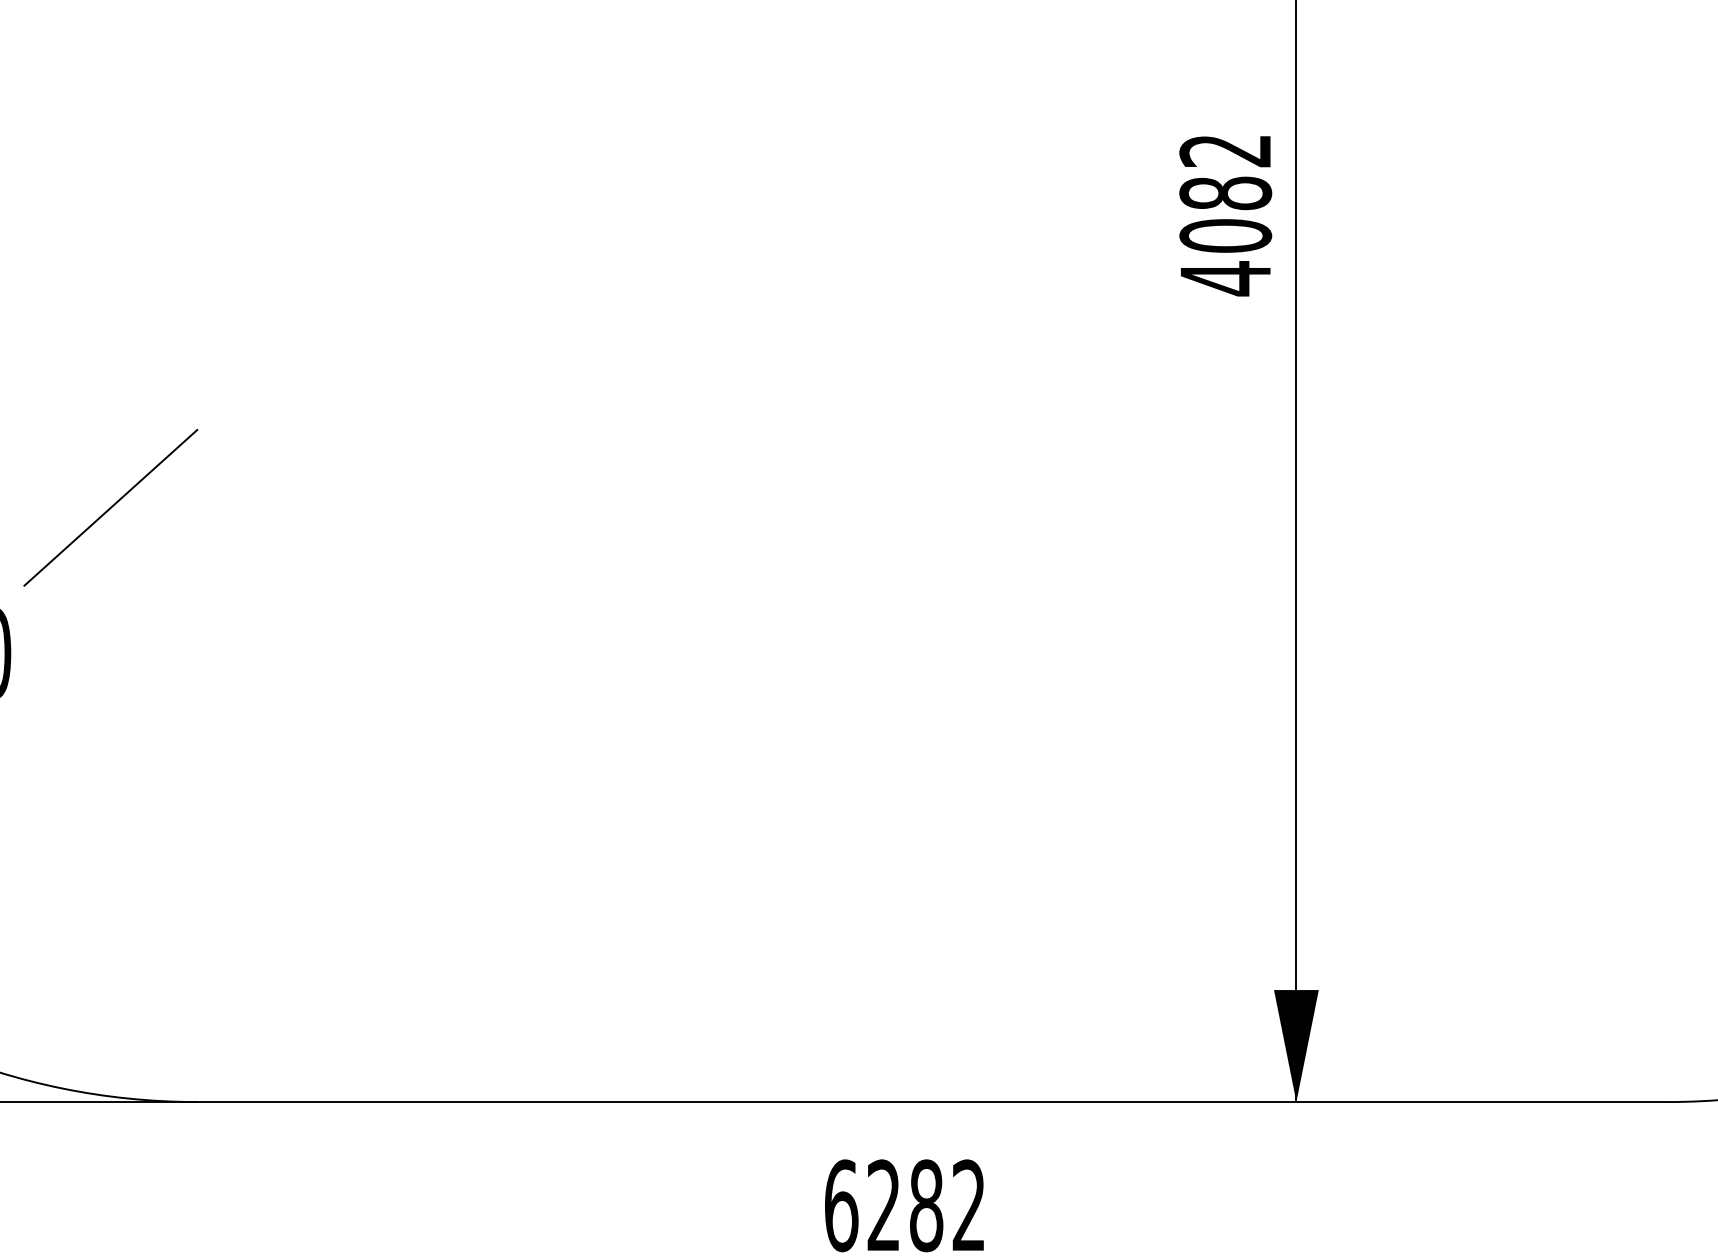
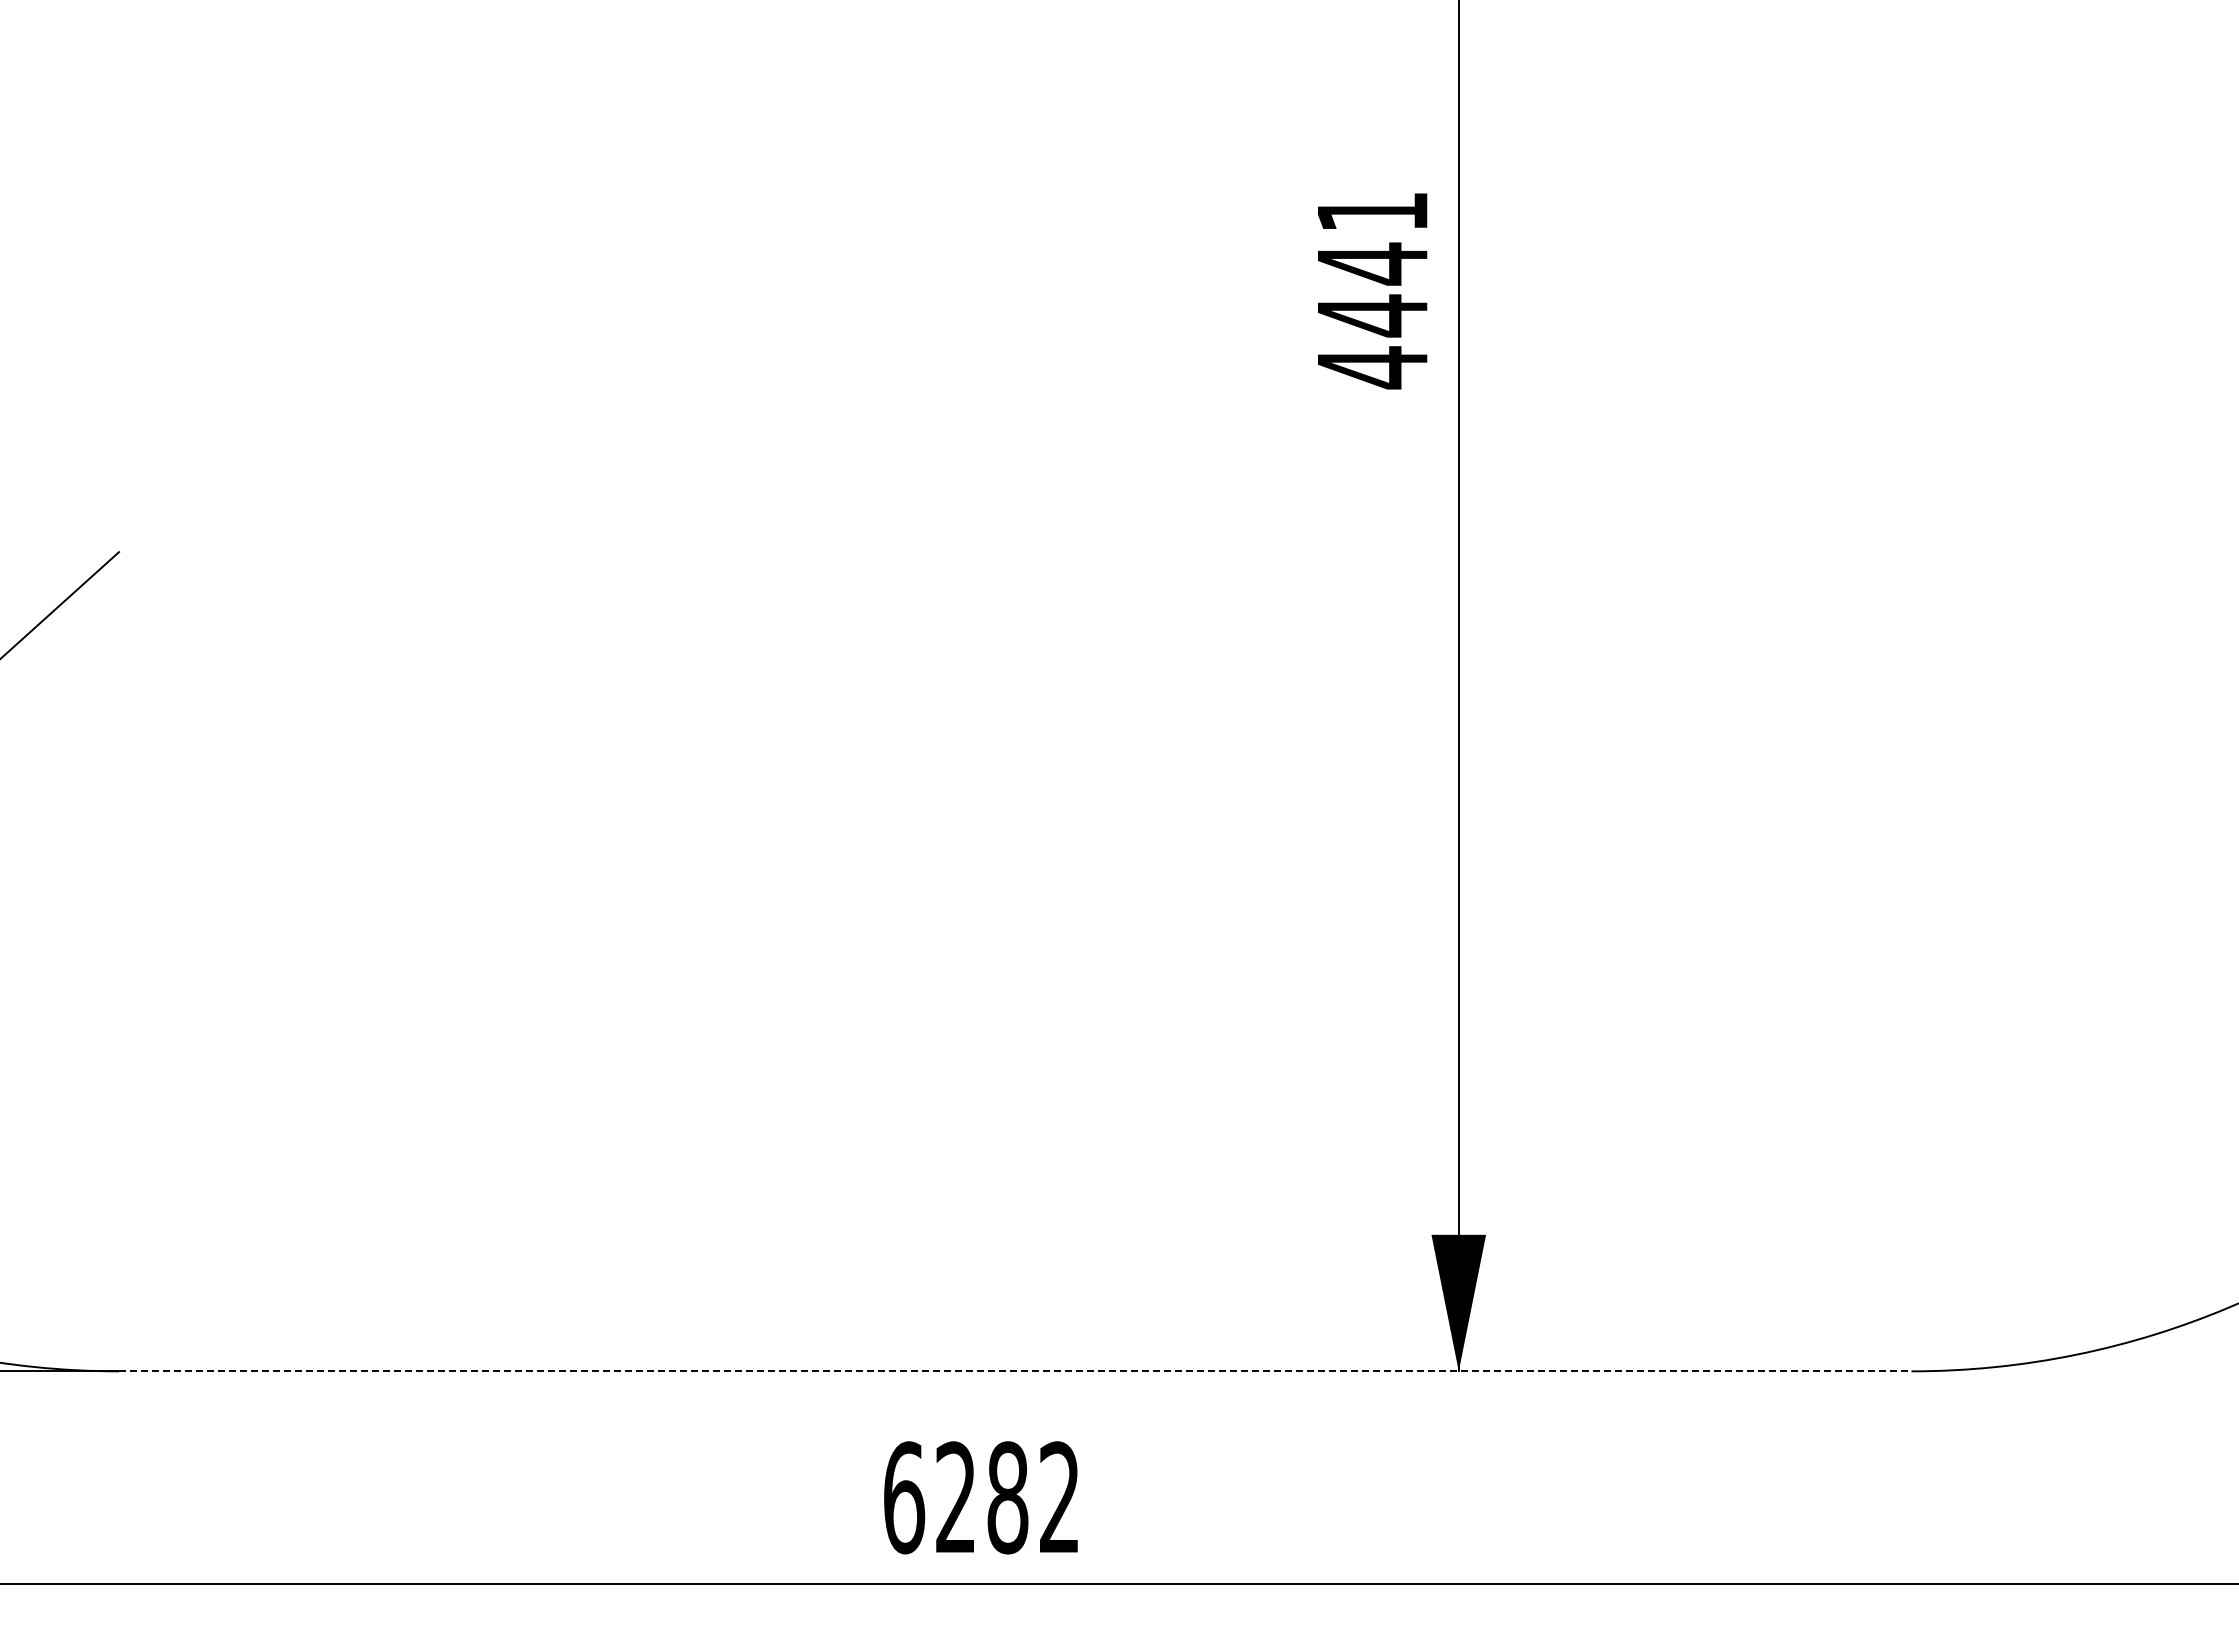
text: (1225, 194) -> (1372, 265), 4082 -> 4441
line: (932, 1102) -> (1015, 1371), solid -> dashed

